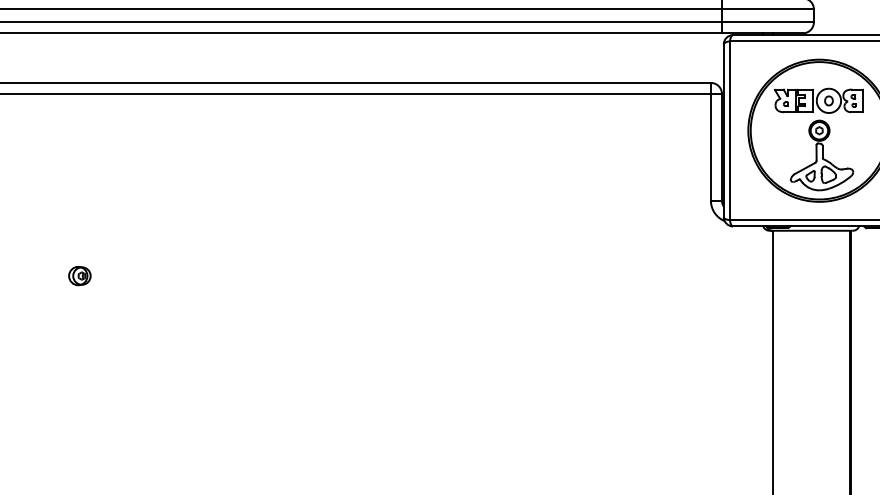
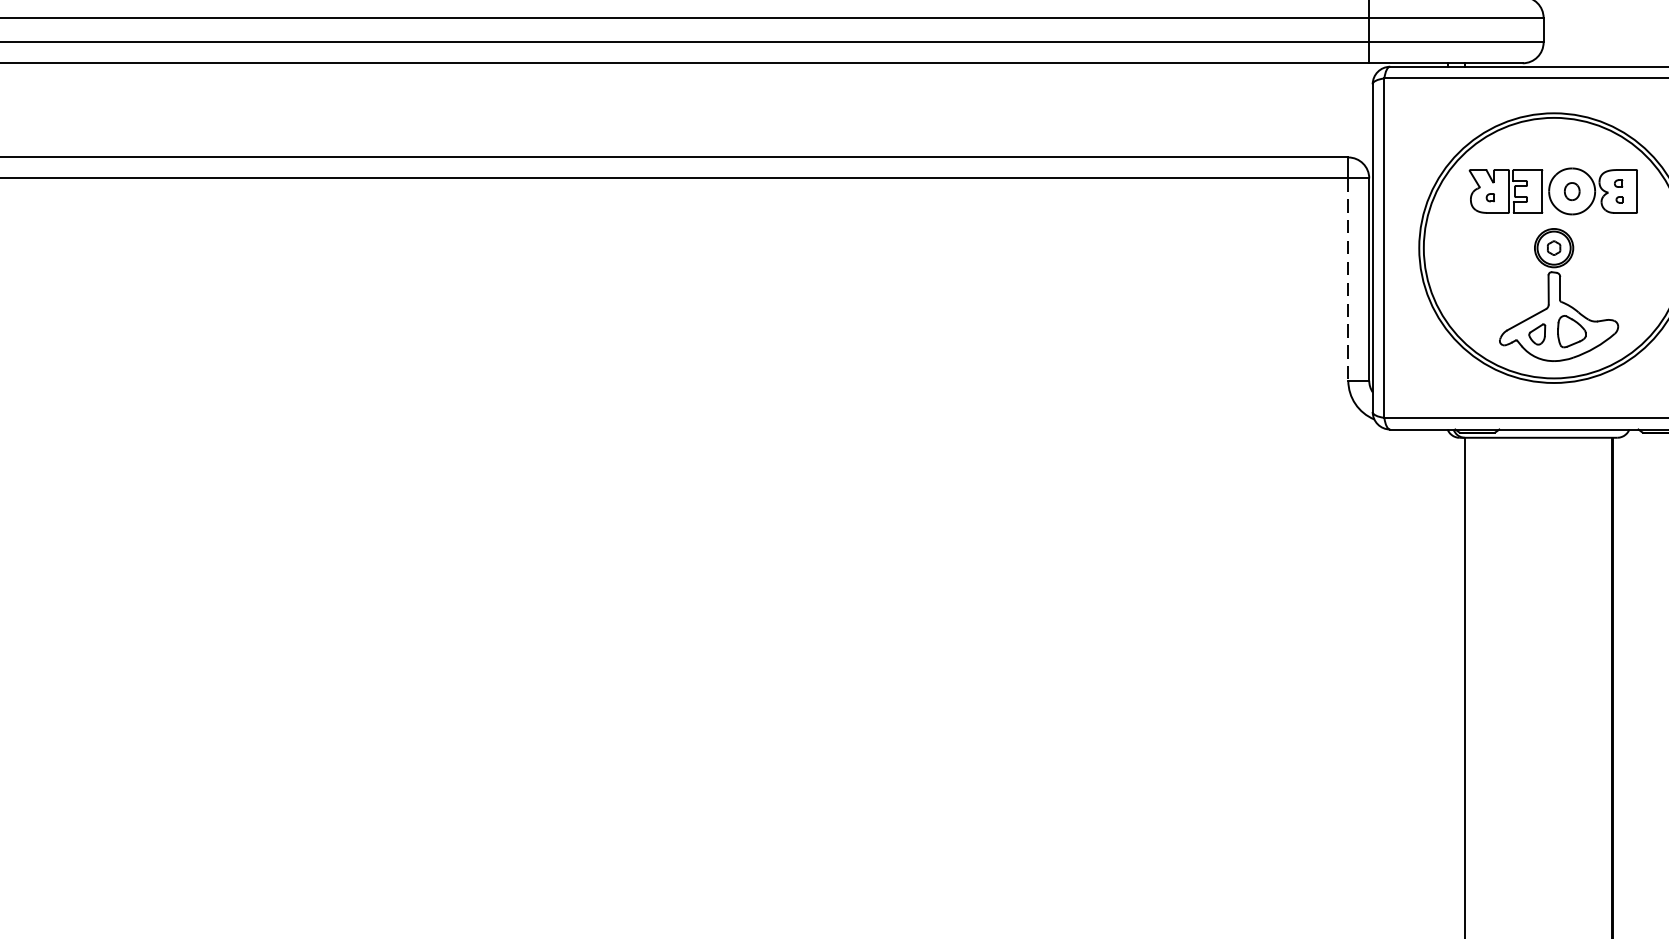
line: (710, 147) -> (1347, 279), solid -> dashed
part: (79, 276) -> (150, 524), removed

